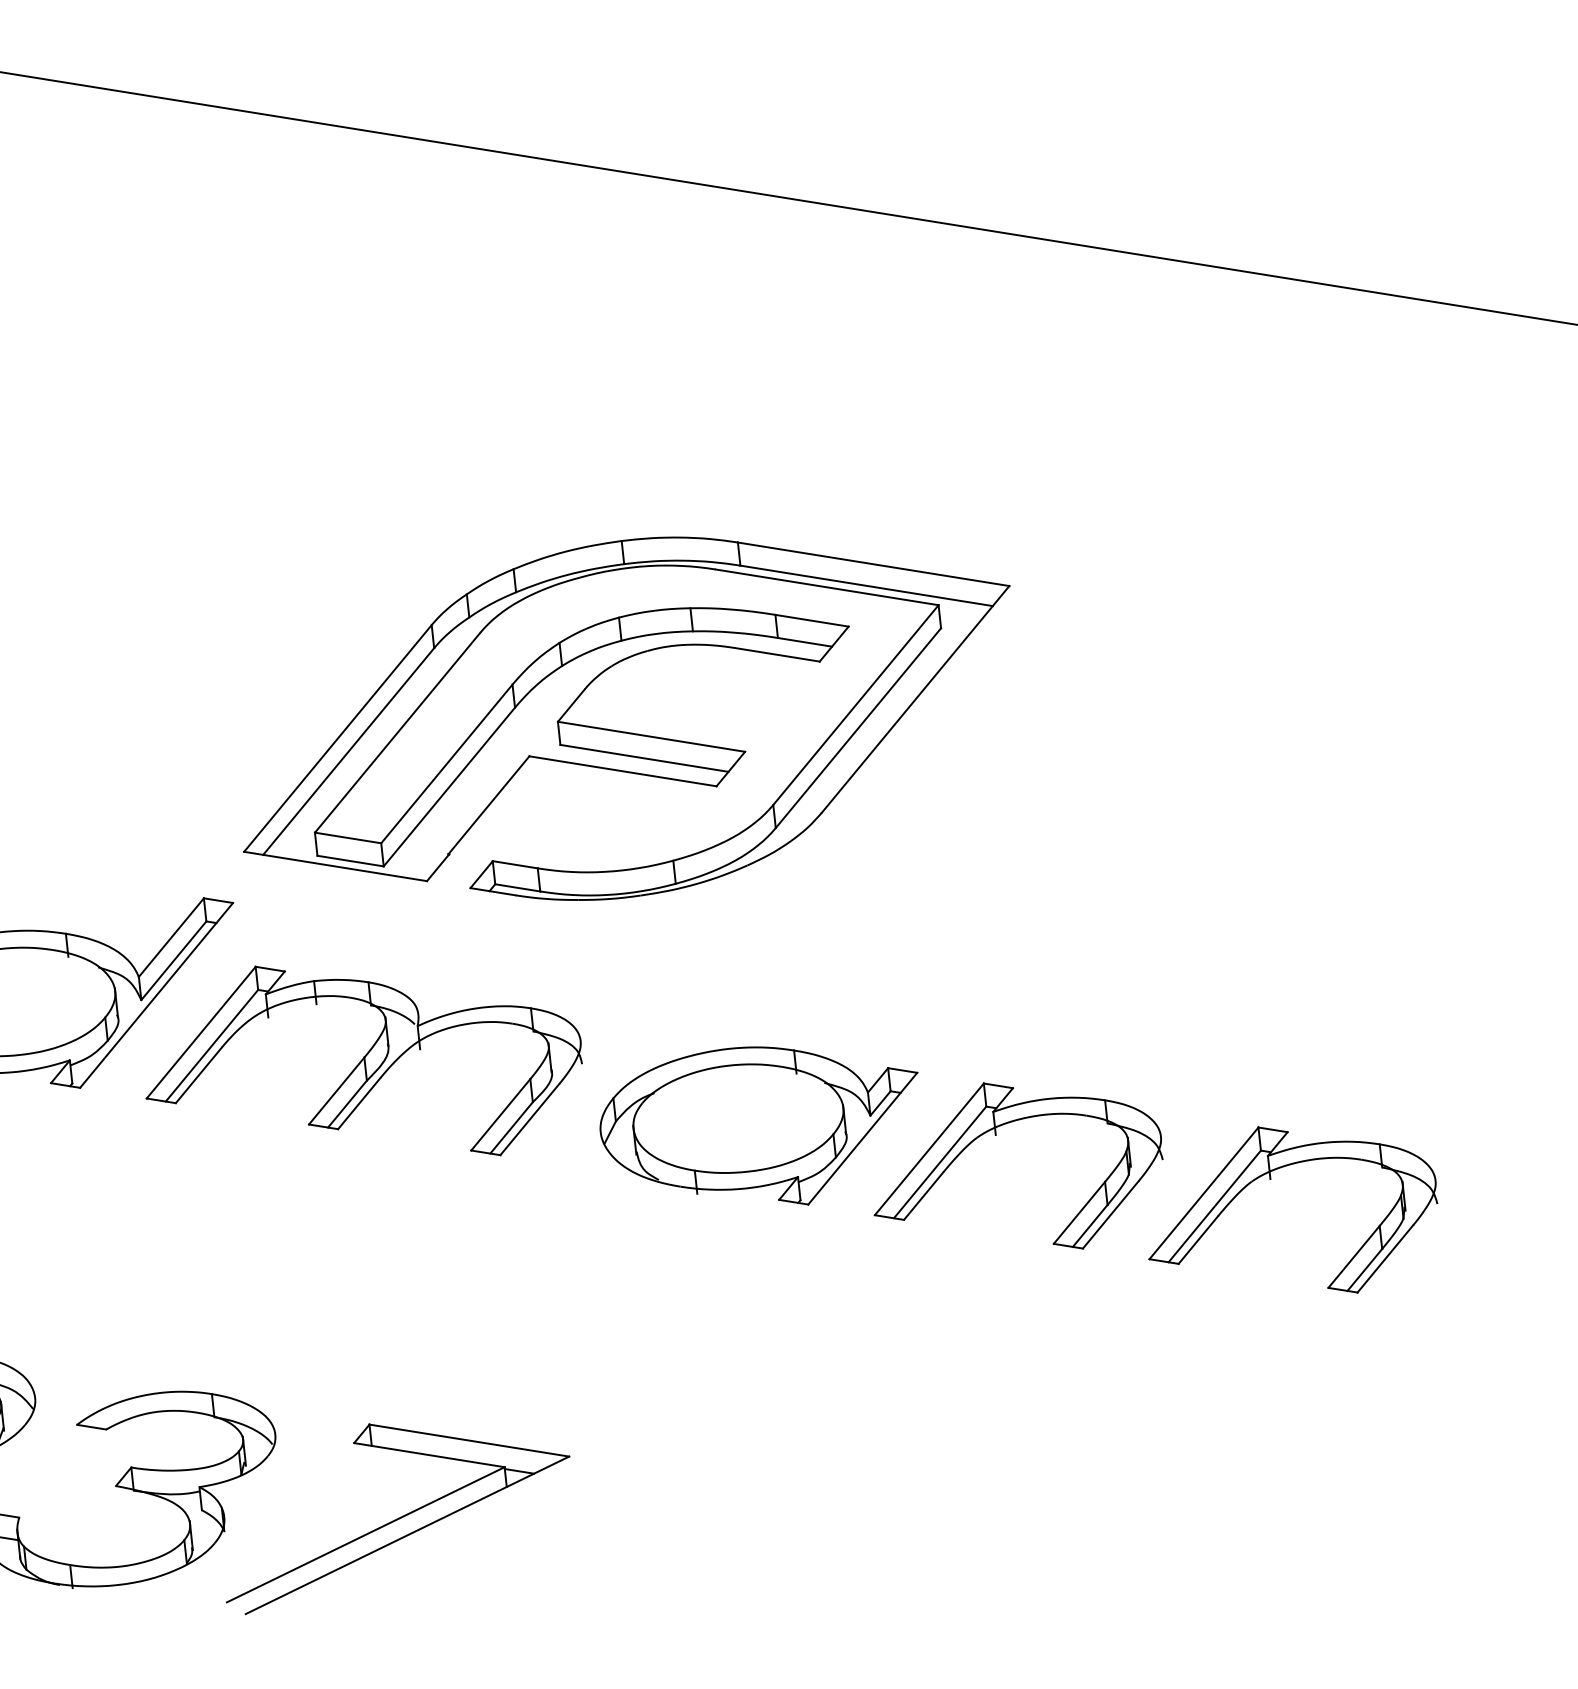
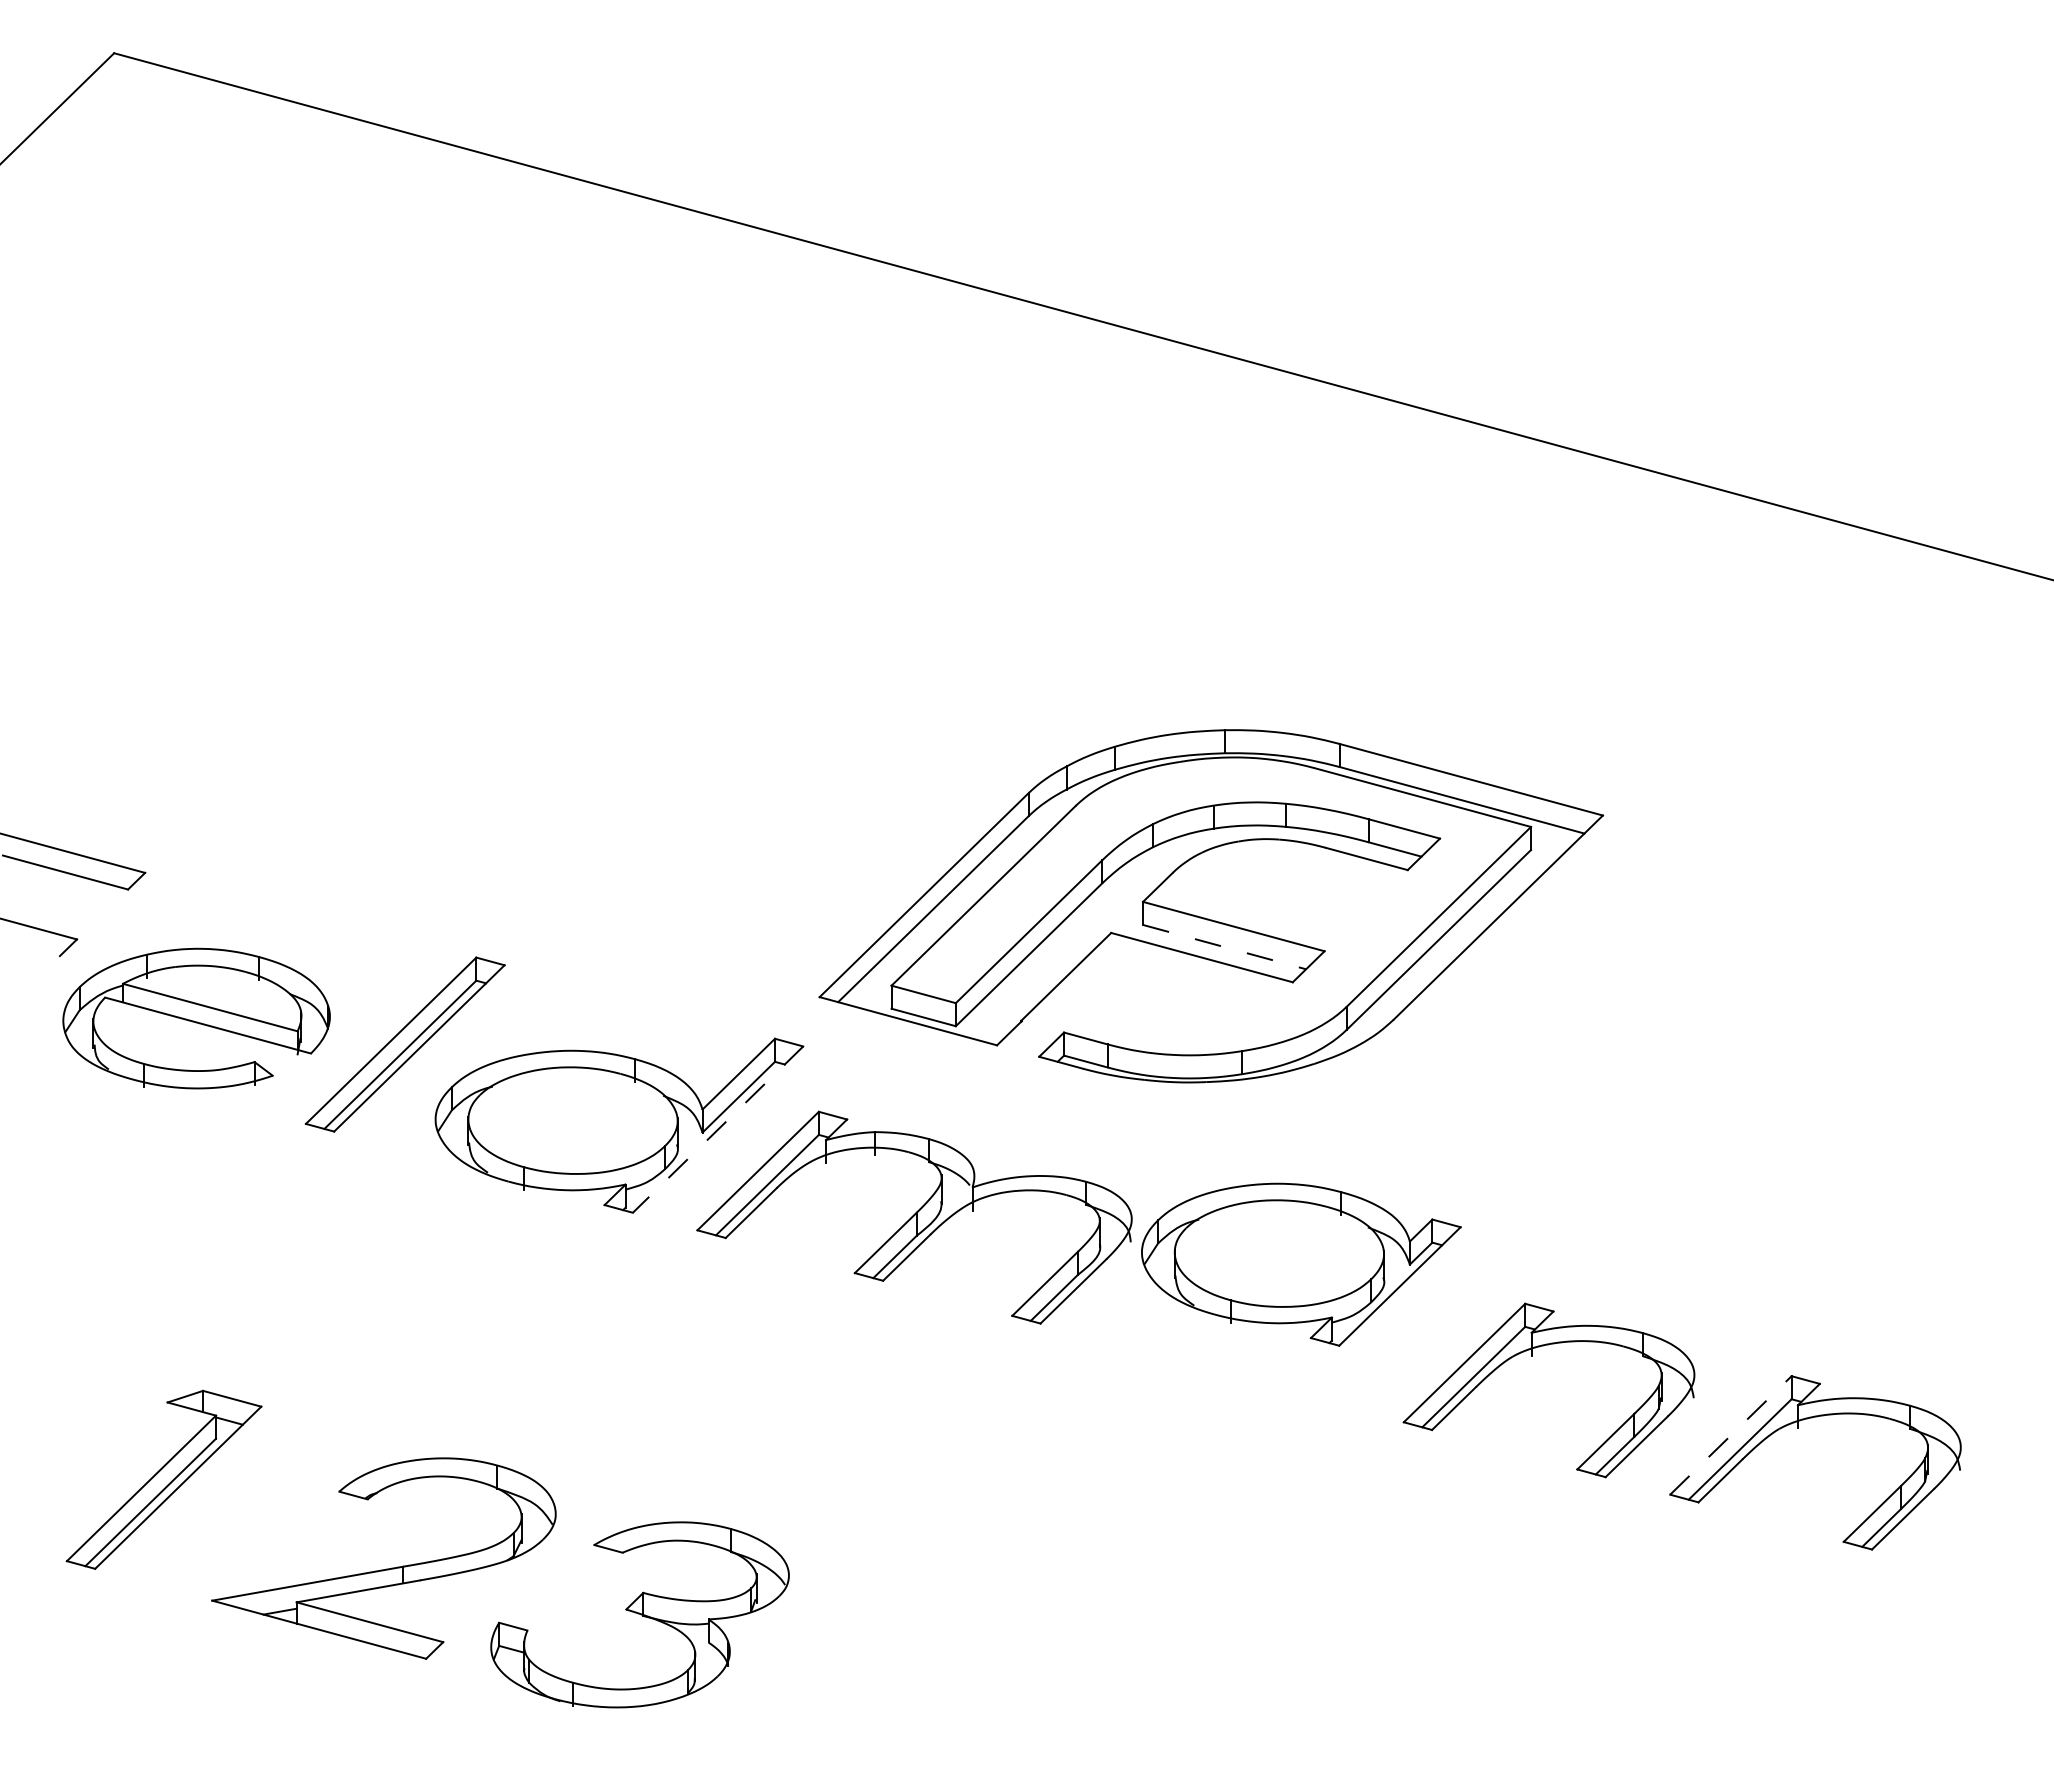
line: (645, 758) -> (1225, 947), solid -> dashed
line: (156, 995) -> (717, 1129), solid -> dashed
part: (761, 1127) -> (1301, 1264), moved
line: (1203, 1193) -> (1730, 1435), solid -> dashed
part: (398, 1517) -> (901, 1670), removed

